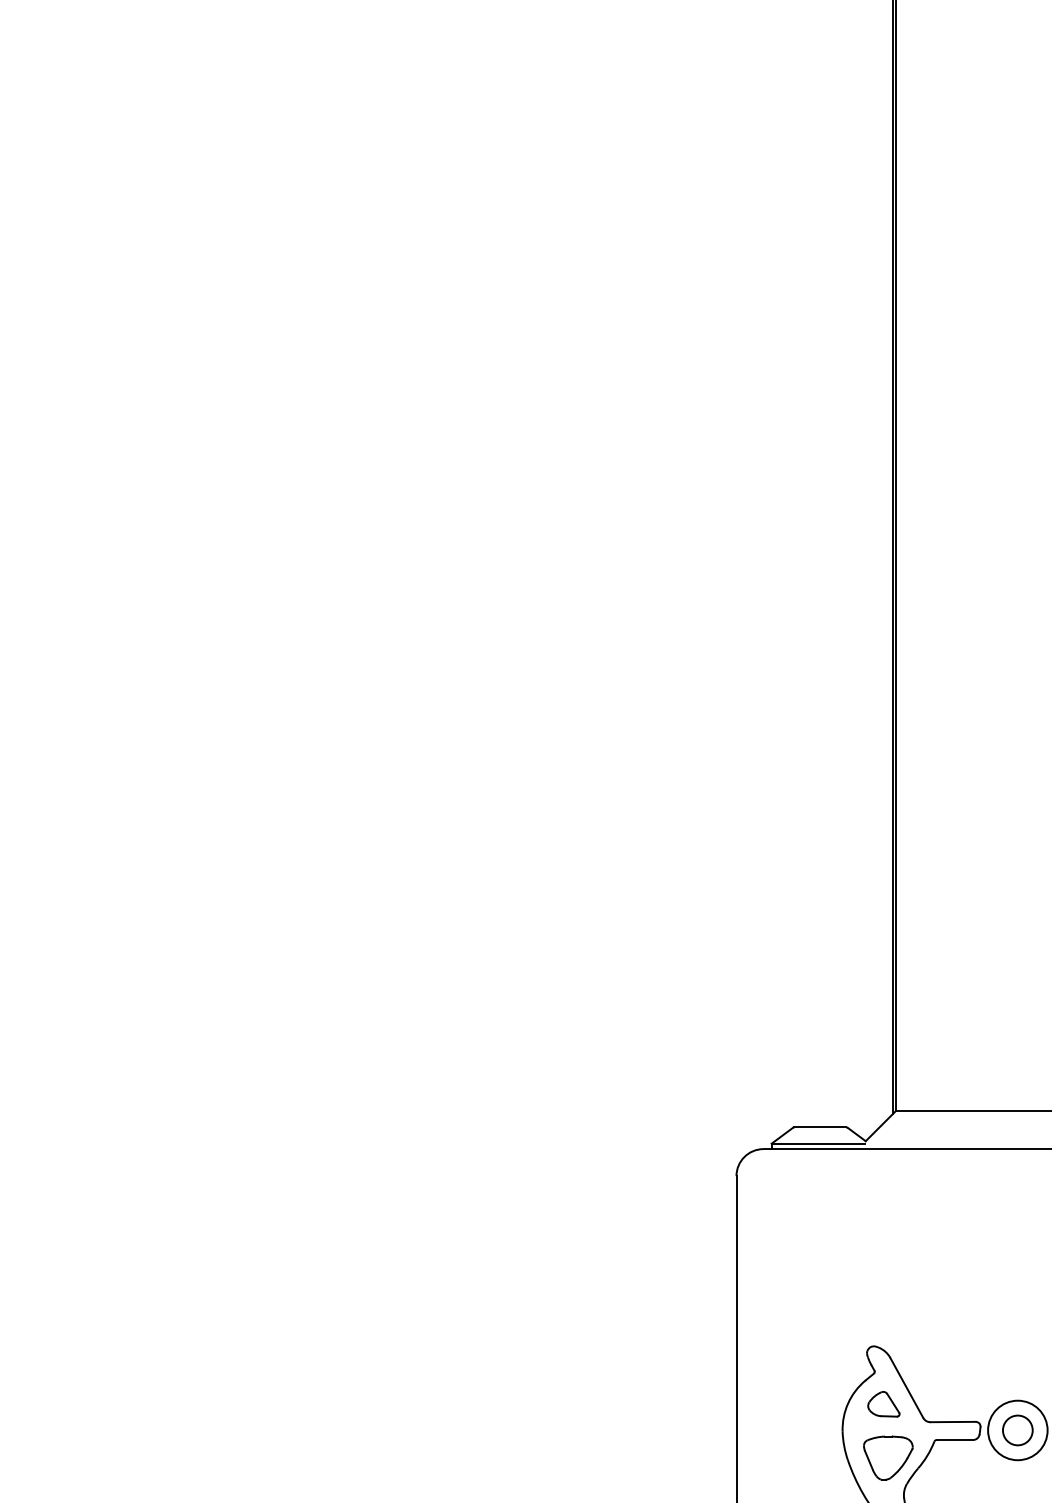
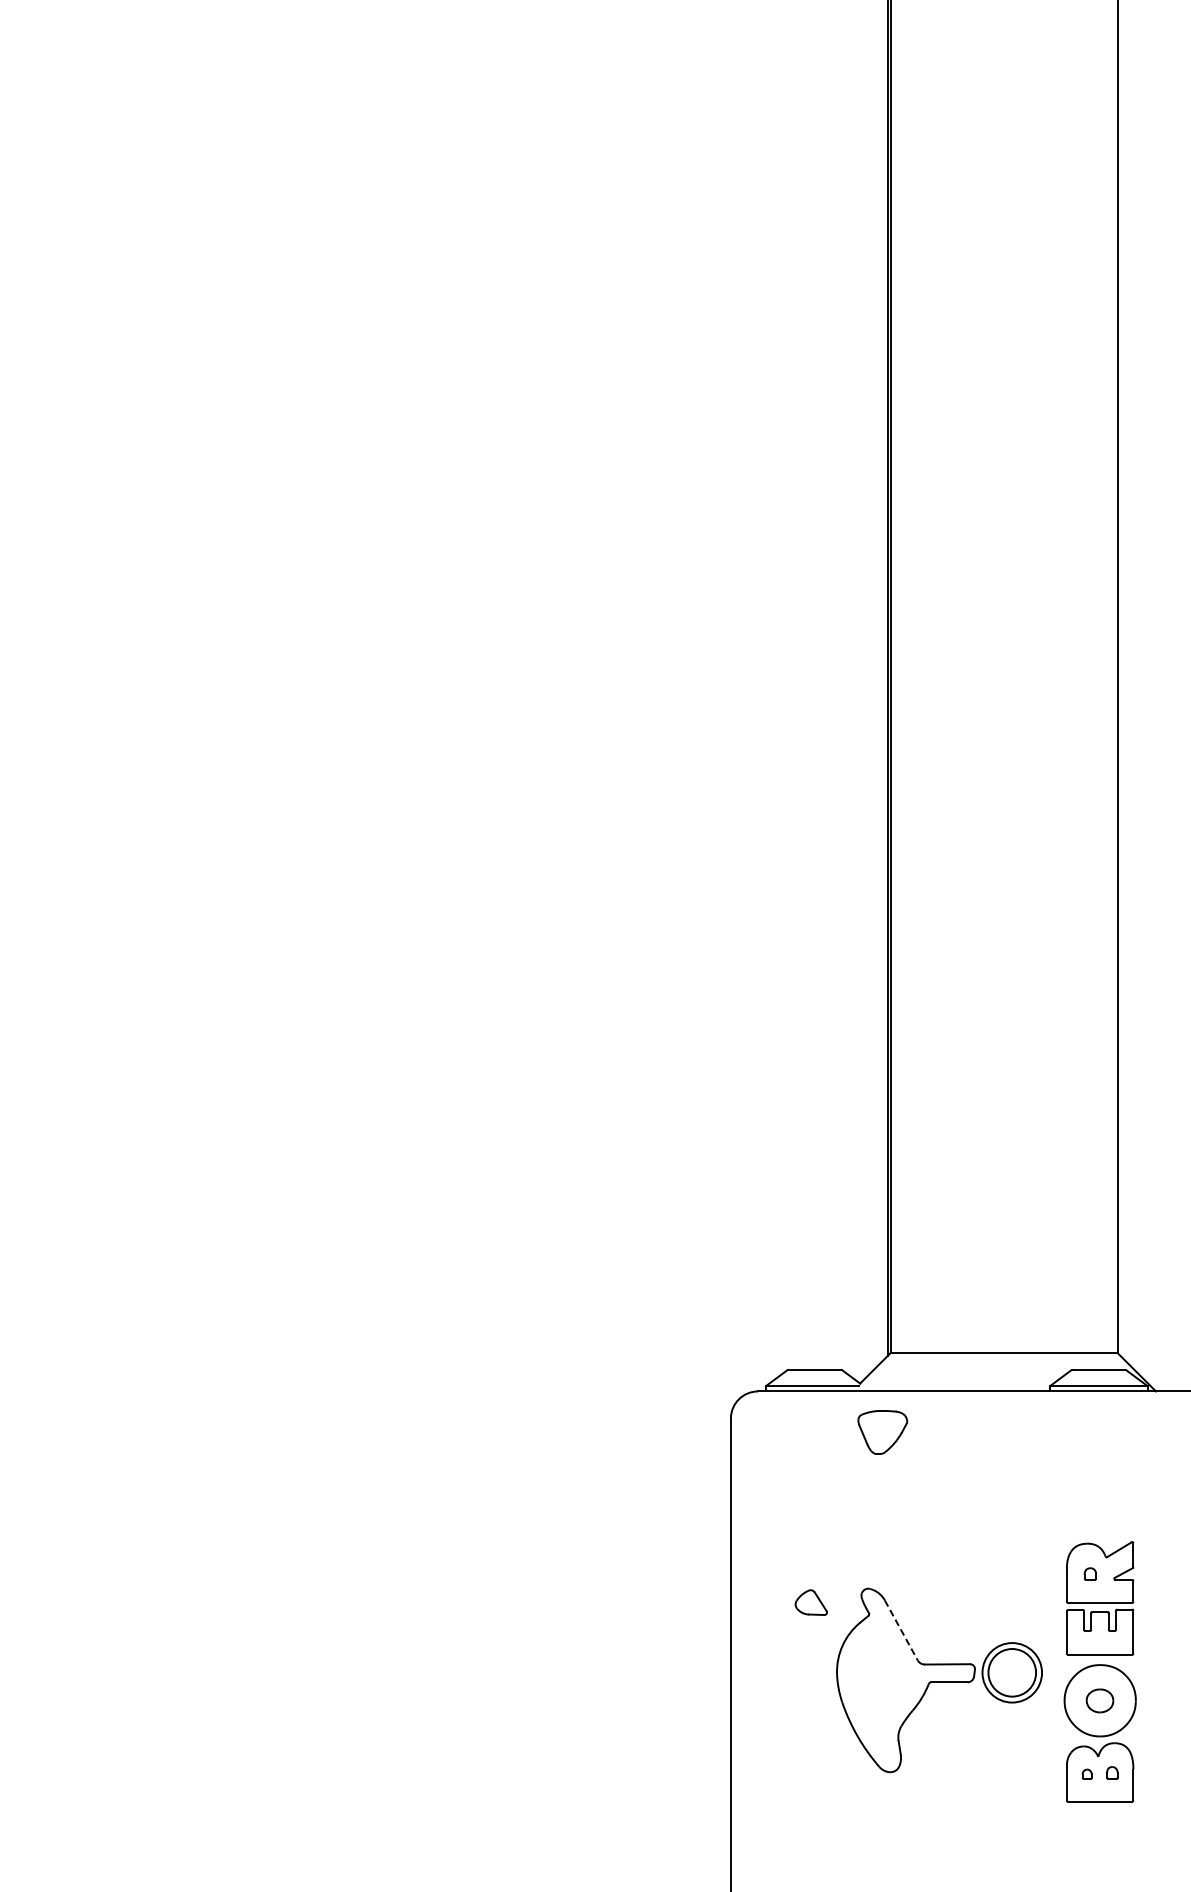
line: (907, 1388) -> (901, 1630), solid -> dashed
part: (883, 1404) -> (810, 1602), moved
circle: (1018, 1430) -> (1012, 1672), size x1.6
part: (888, 1458) -> (882, 1432), moved

